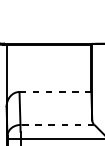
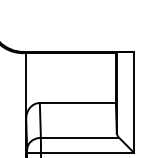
line: (56, 92) -> (78, 103), dashed -> solid
line: (56, 124) -> (79, 137), dashed -> solid

